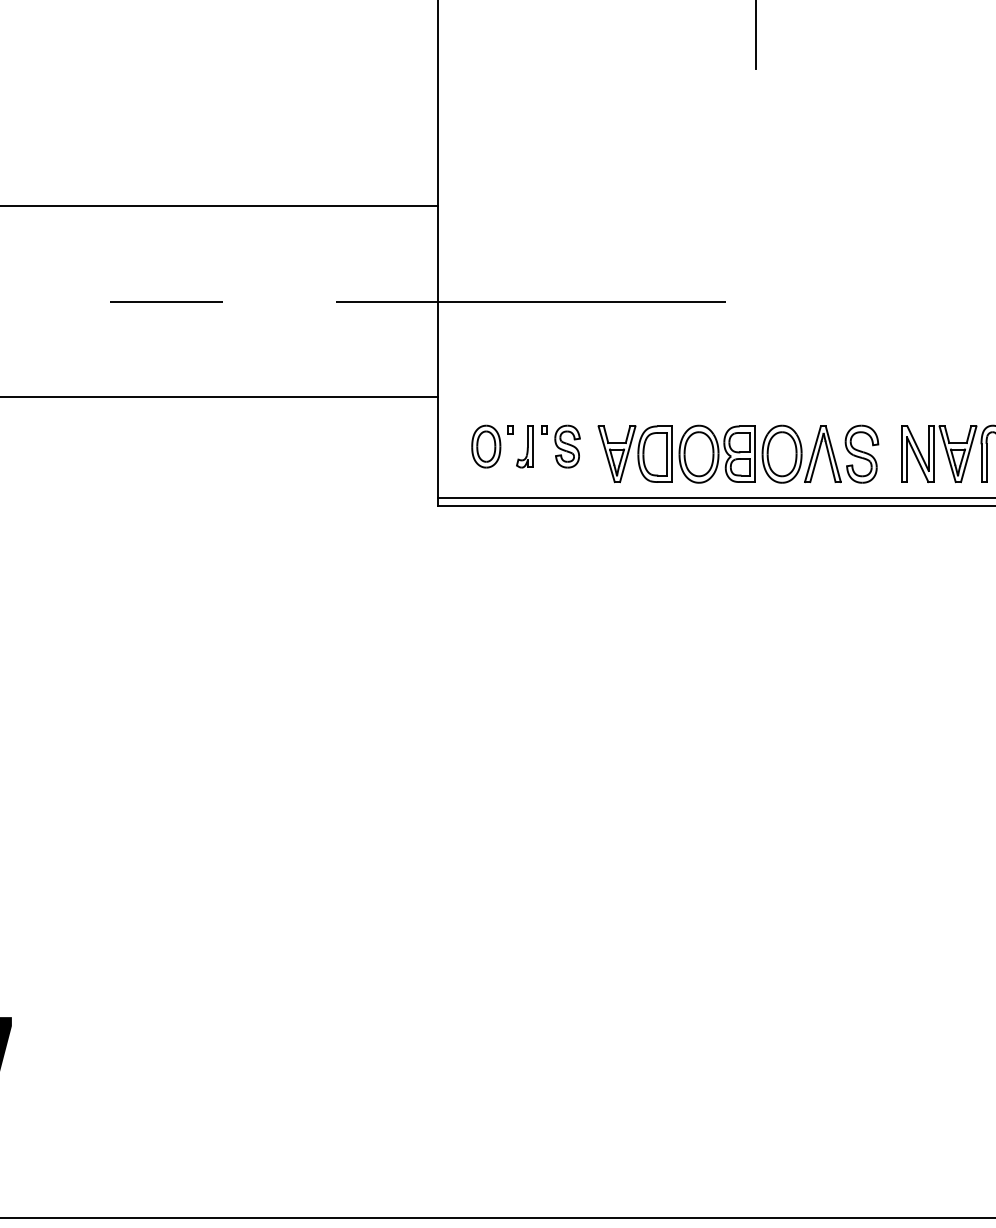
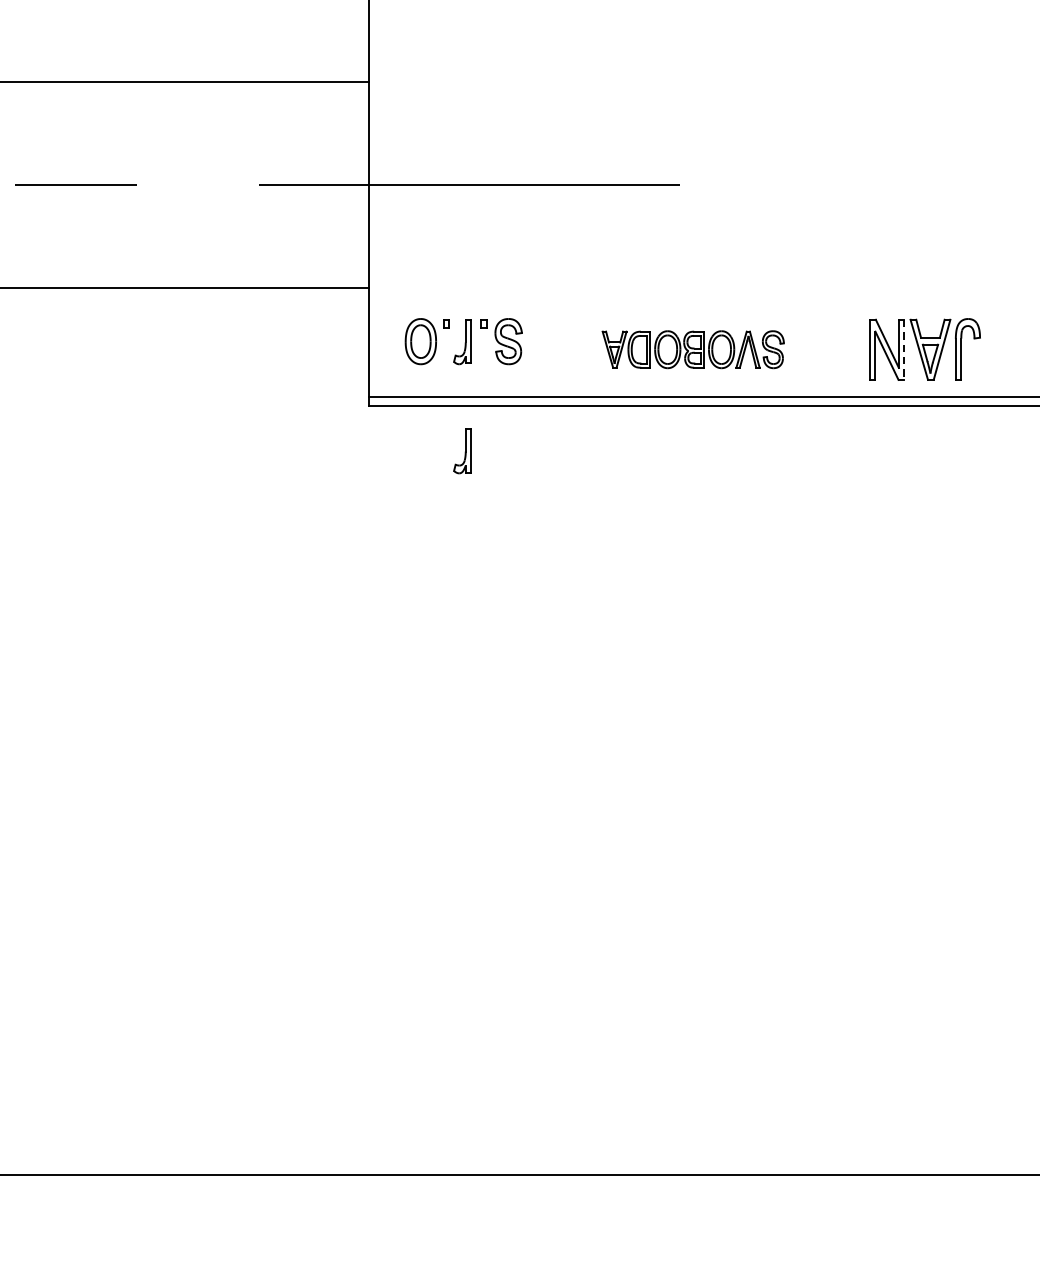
part: (738, 453) -> (693, 349), size x0.6
line: (933, 454) -> (903, 350), solid -> dashed
part: (524, 547) -> (462, 450), added

